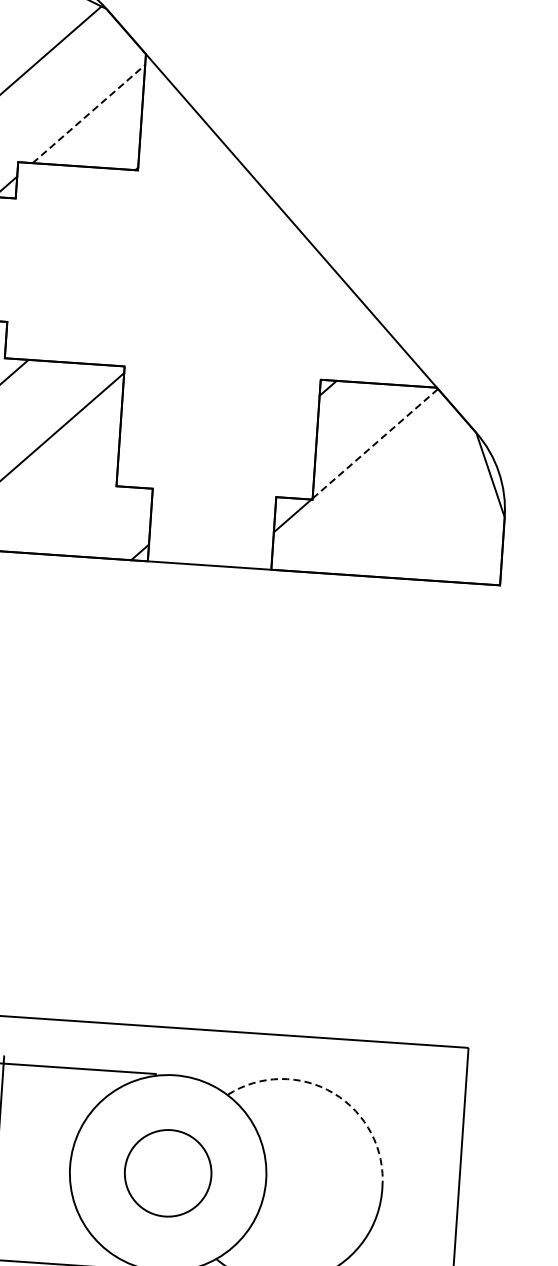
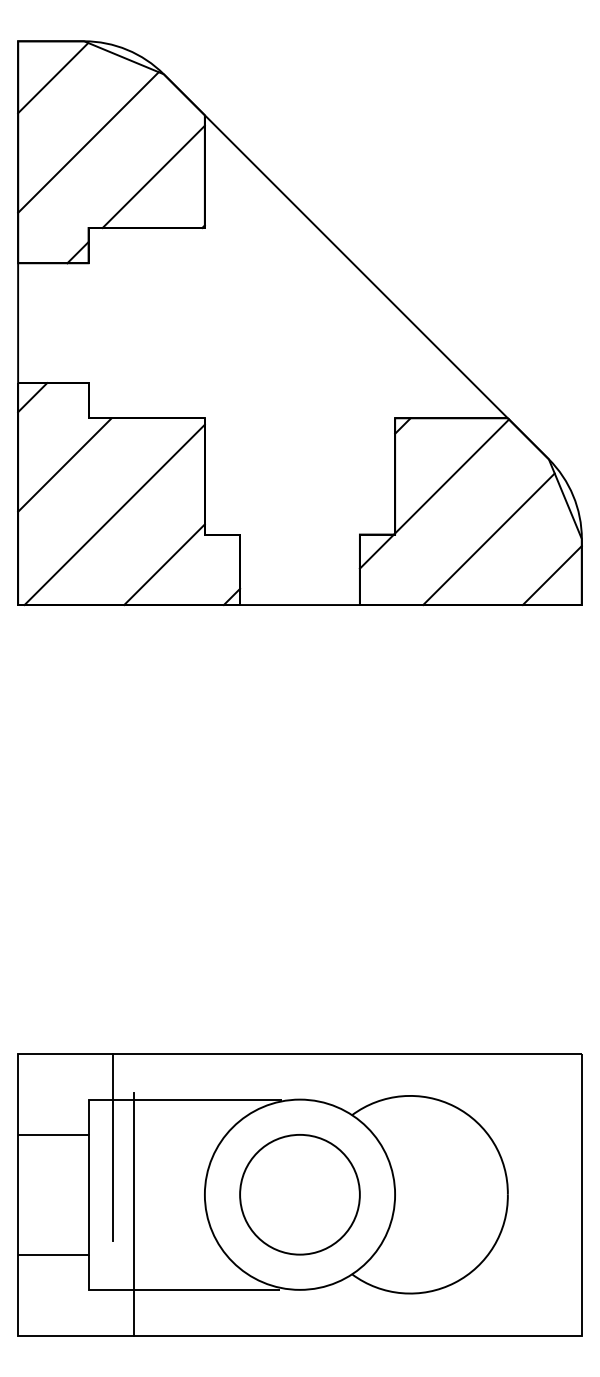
line: (89, 113) -> (154, 176), dashed -> solid
line: (375, 443) -> (452, 476), dashed -> solid
line: (408, 511) -> (488, 539), added
line: (72, 514) -> (164, 564), added
line: (470, 552) -> (551, 575), added
arc: (333, 1093) -> (454, 1106), dashed -> solid
circle: (167, 1173) -> (299, 1194), size x1.43

